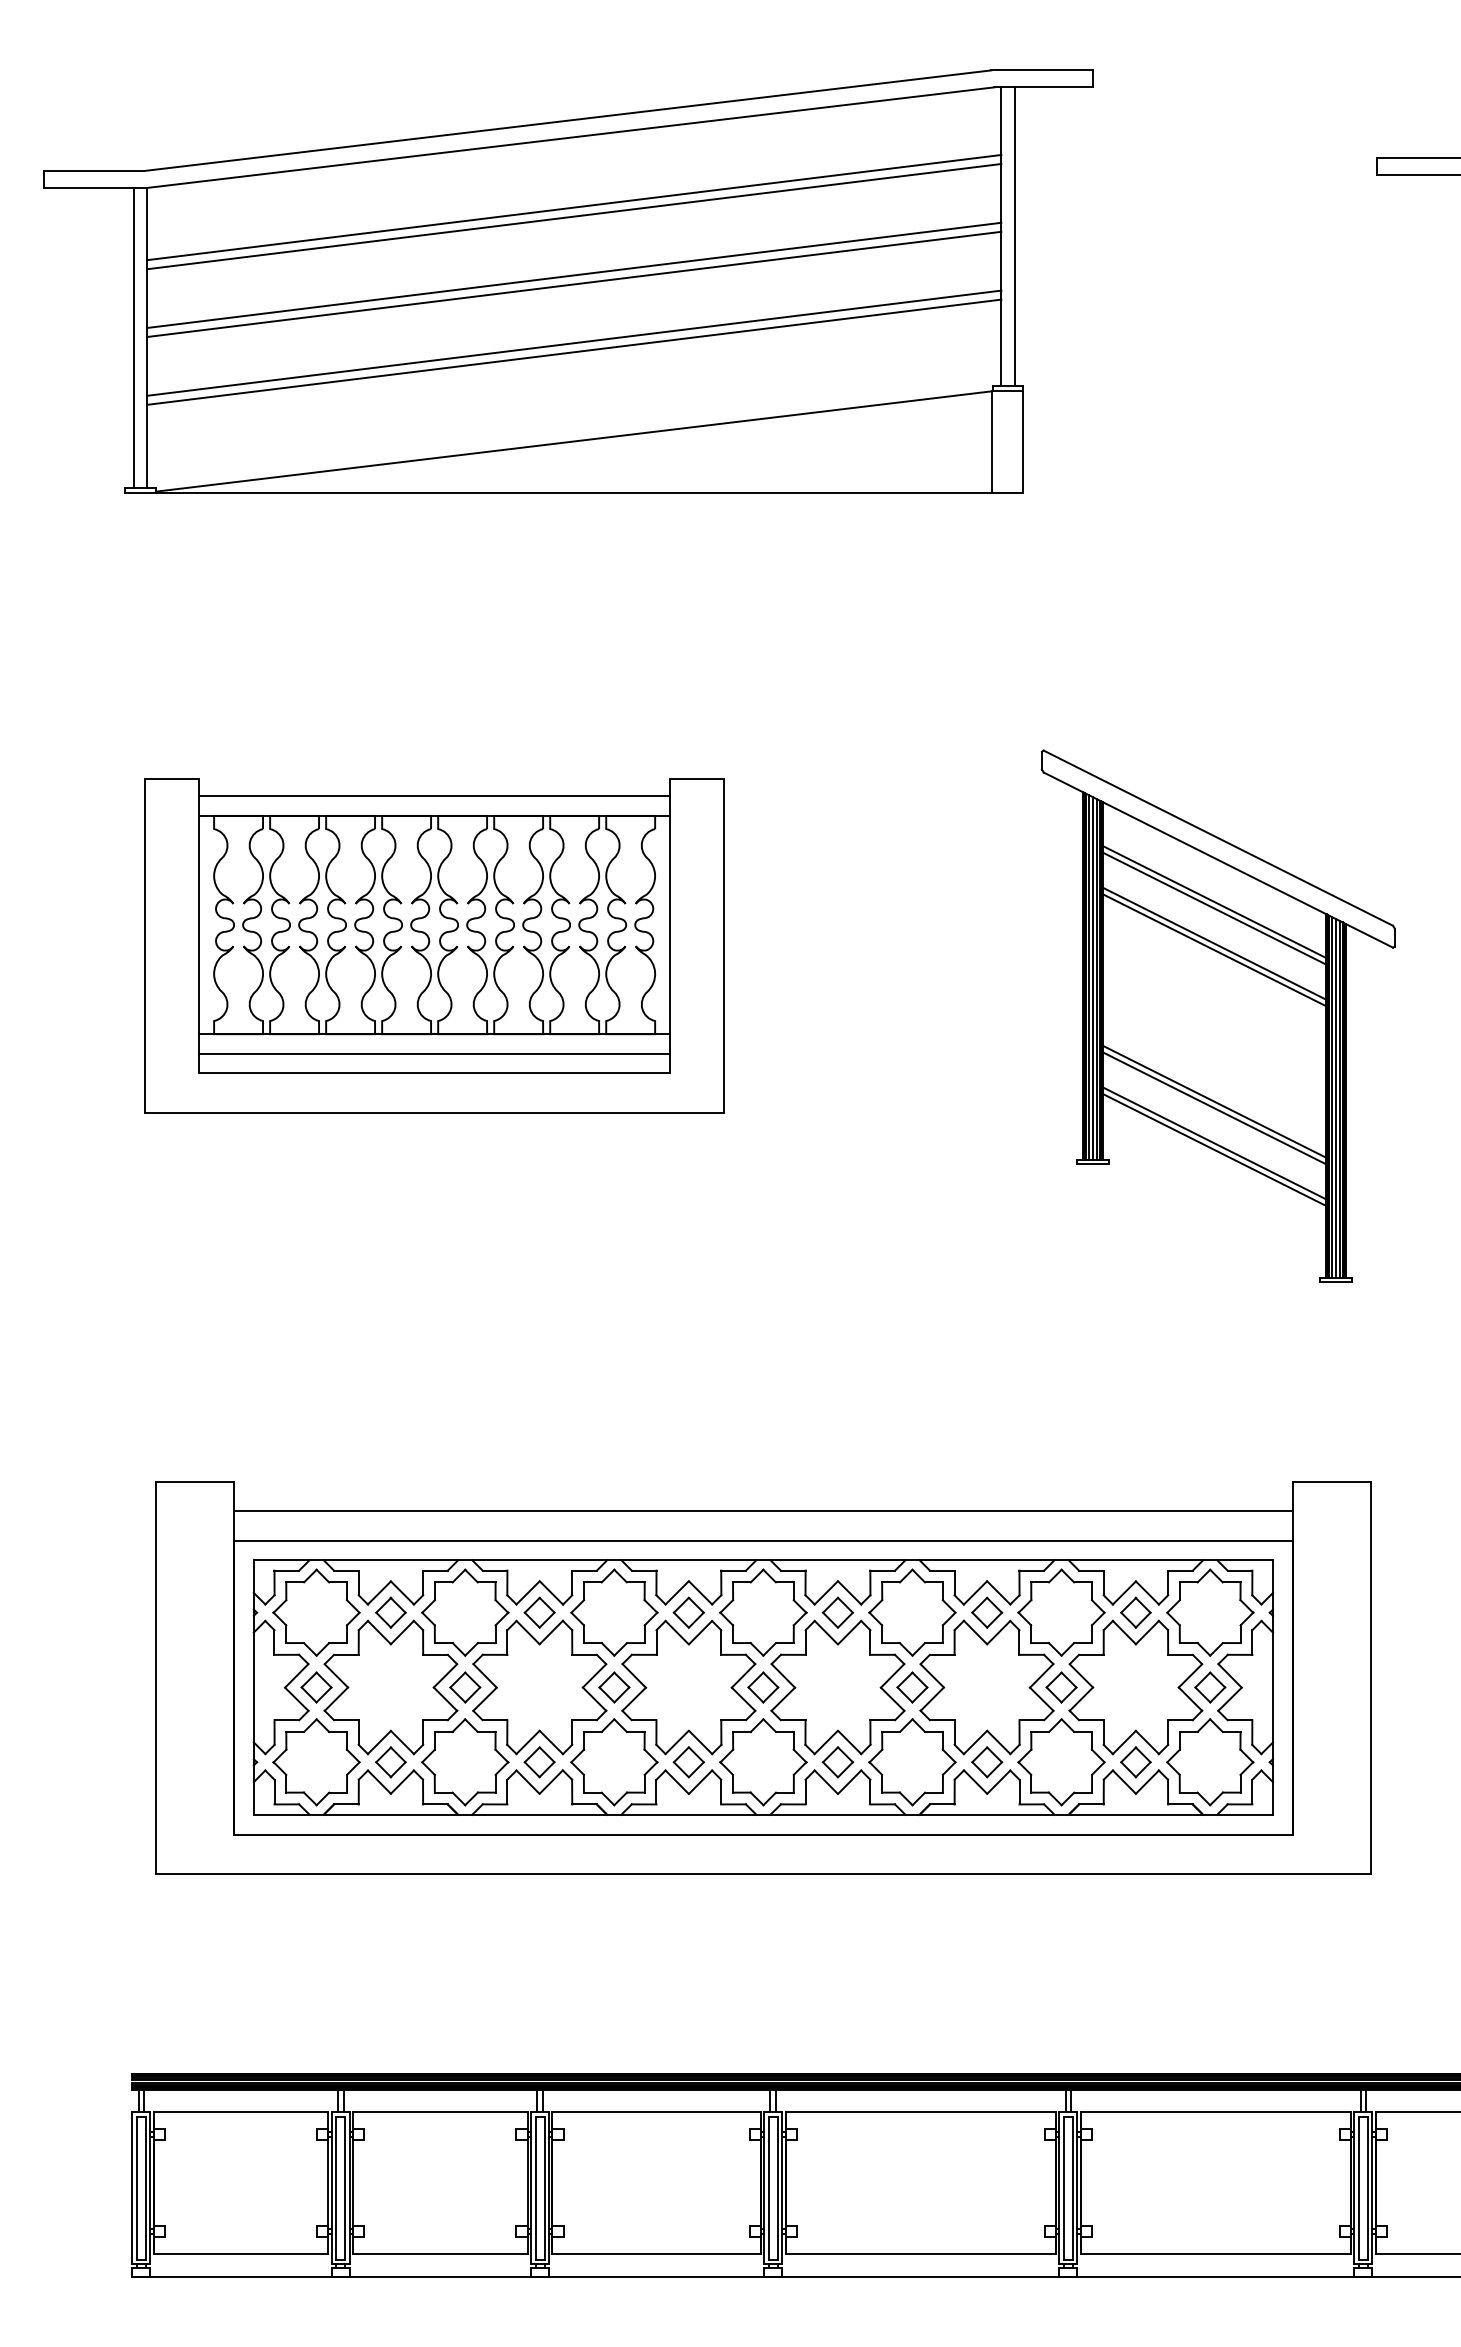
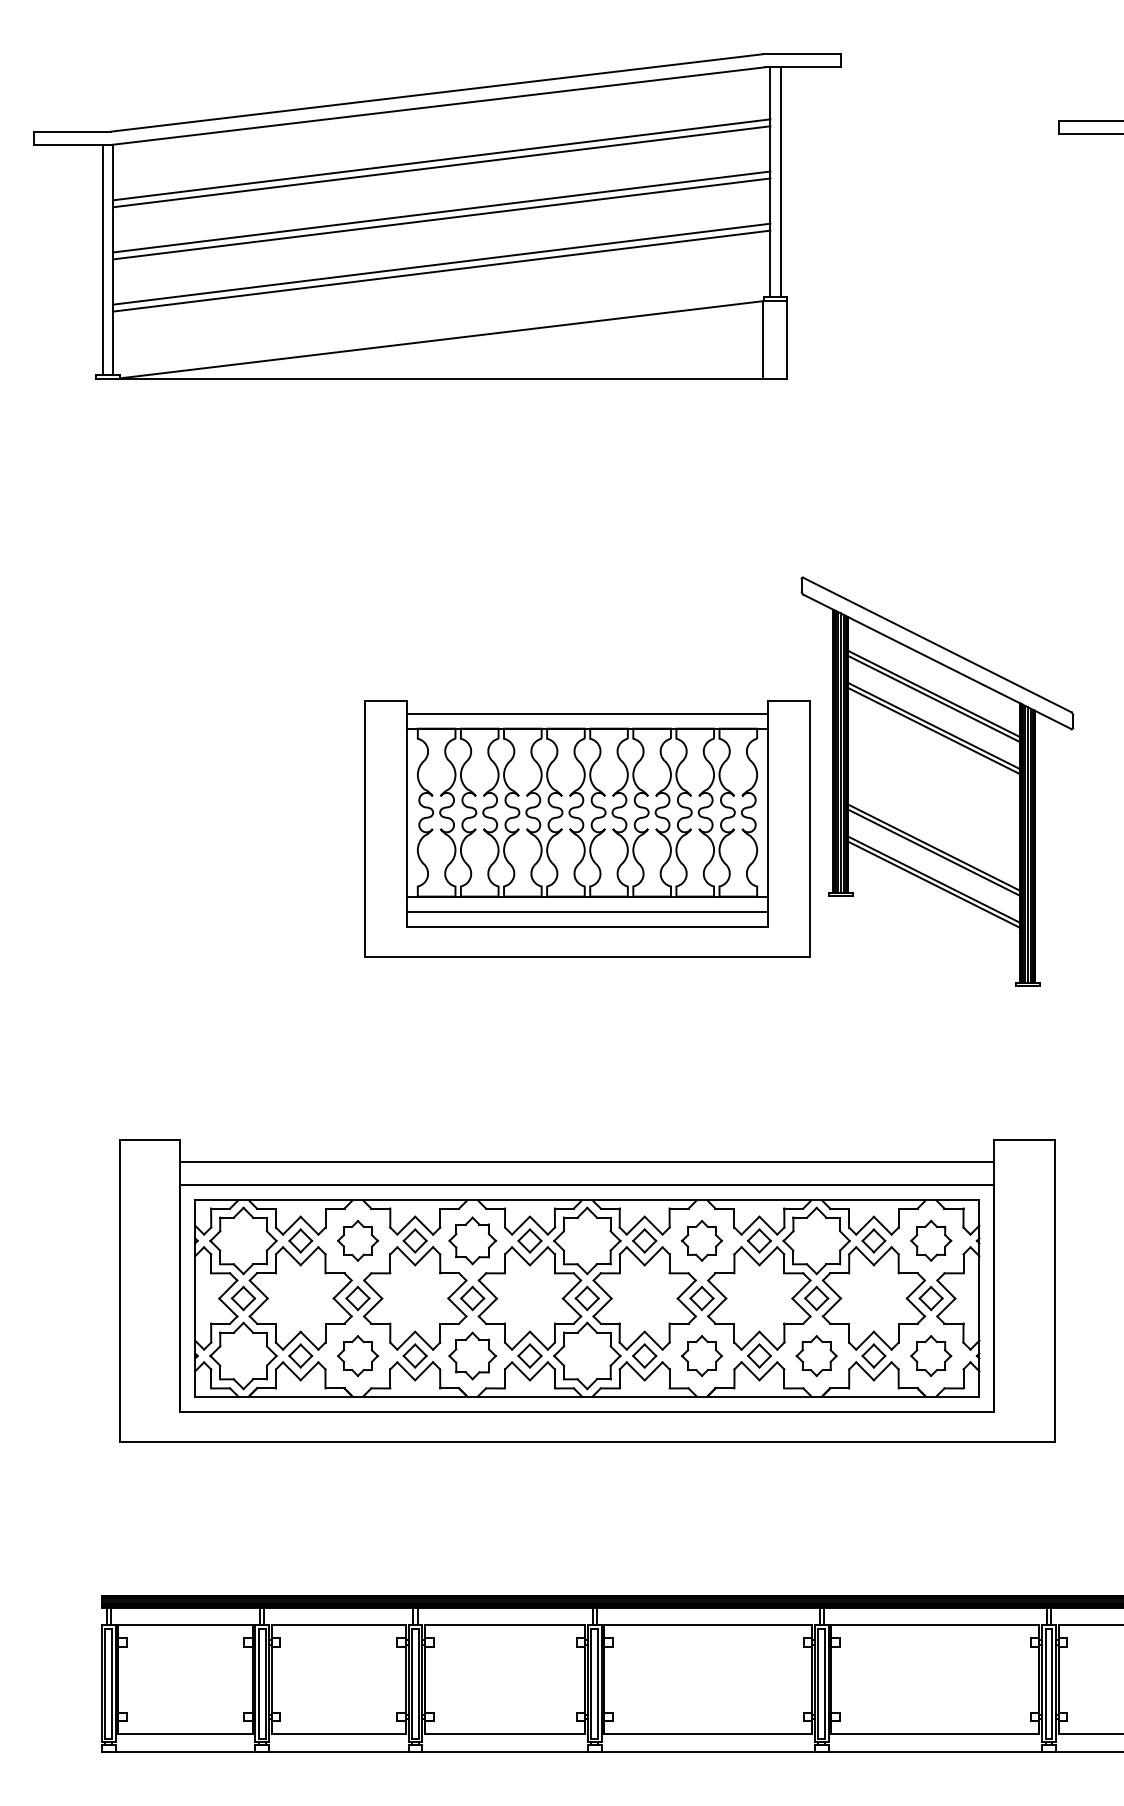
part: (434, 945) -> (587, 828), moved
part: (465, 1612) -> (358, 1240), size x0.6
part: (614, 1612) -> (472, 1240), size x0.7
part: (912, 1612) -> (702, 1240), size x0.6
part: (1210, 1612) -> (931, 1240), size x0.6
part: (465, 1762) -> (358, 1356), size x0.6
part: (614, 1762) -> (472, 1356), size x0.7
part: (912, 1762) -> (702, 1356), size x0.6
part: (1061, 1762) -> (816, 1356), size x0.6
part: (1210, 1762) -> (931, 1356), size x0.6

